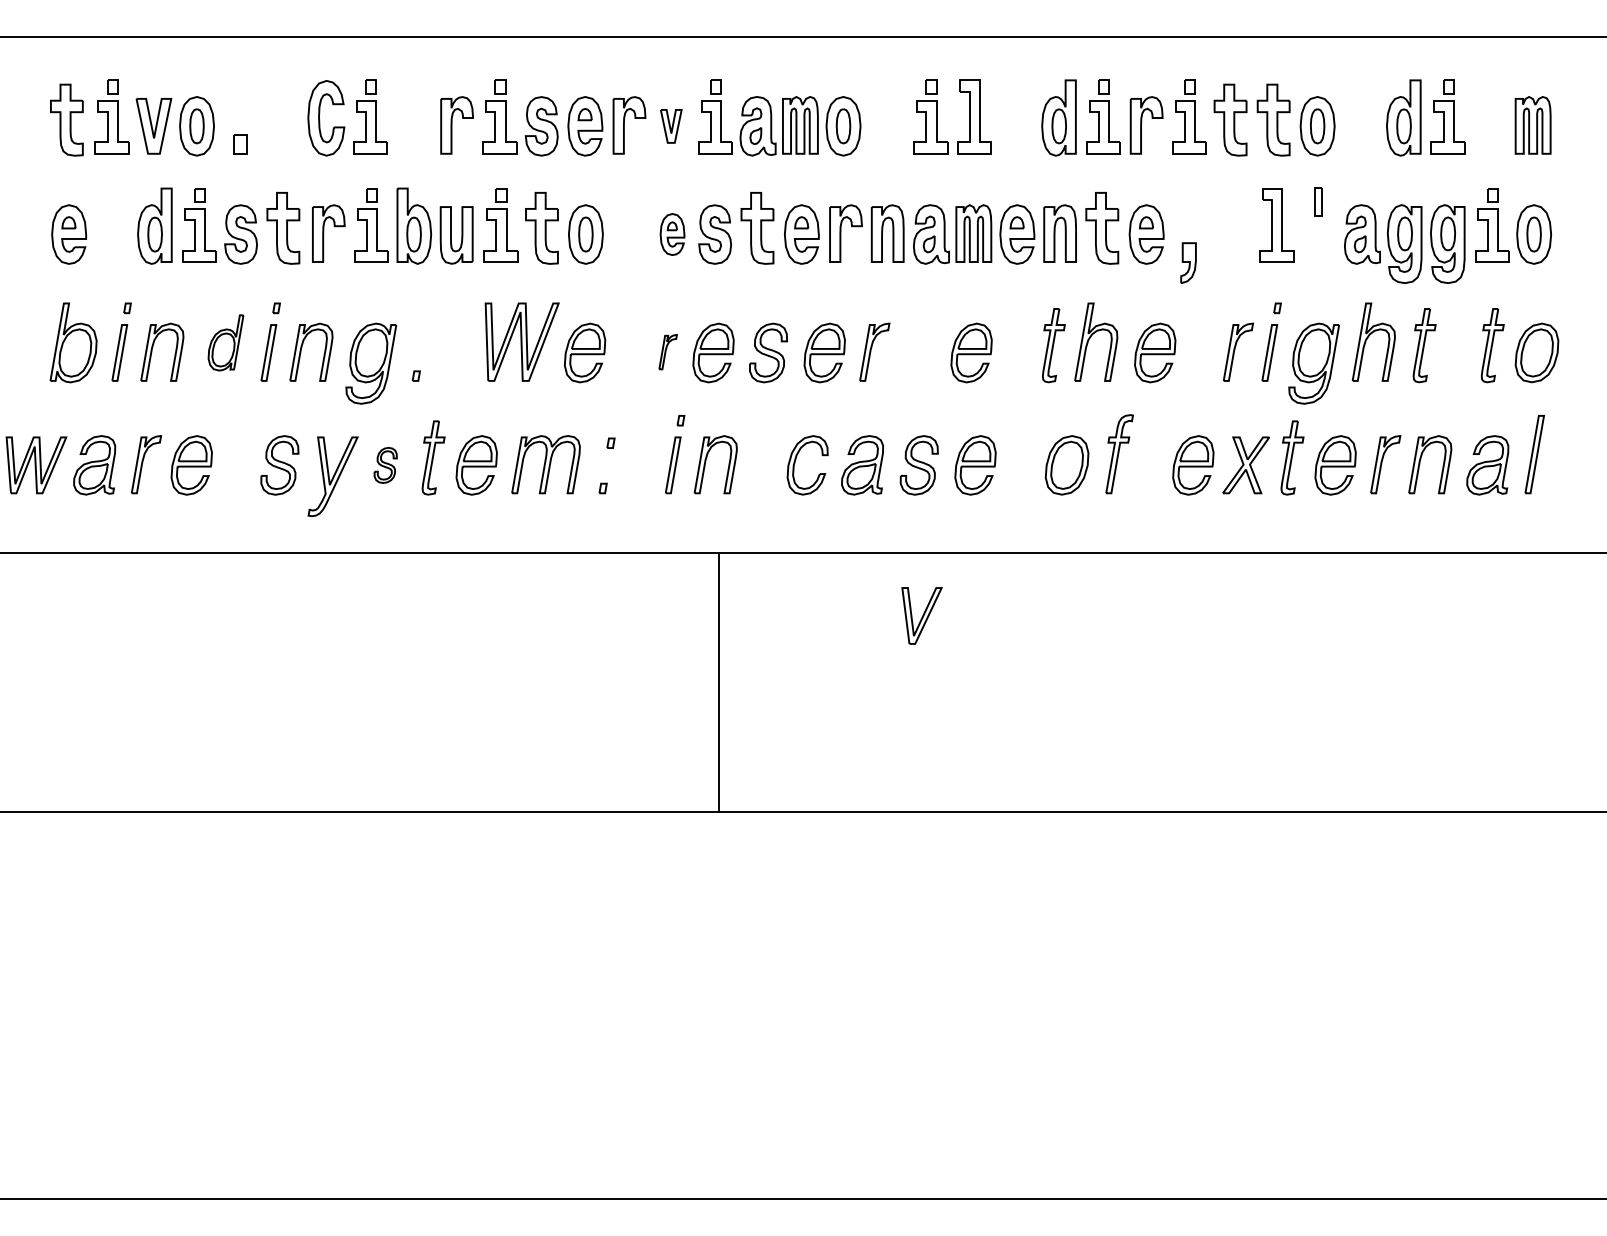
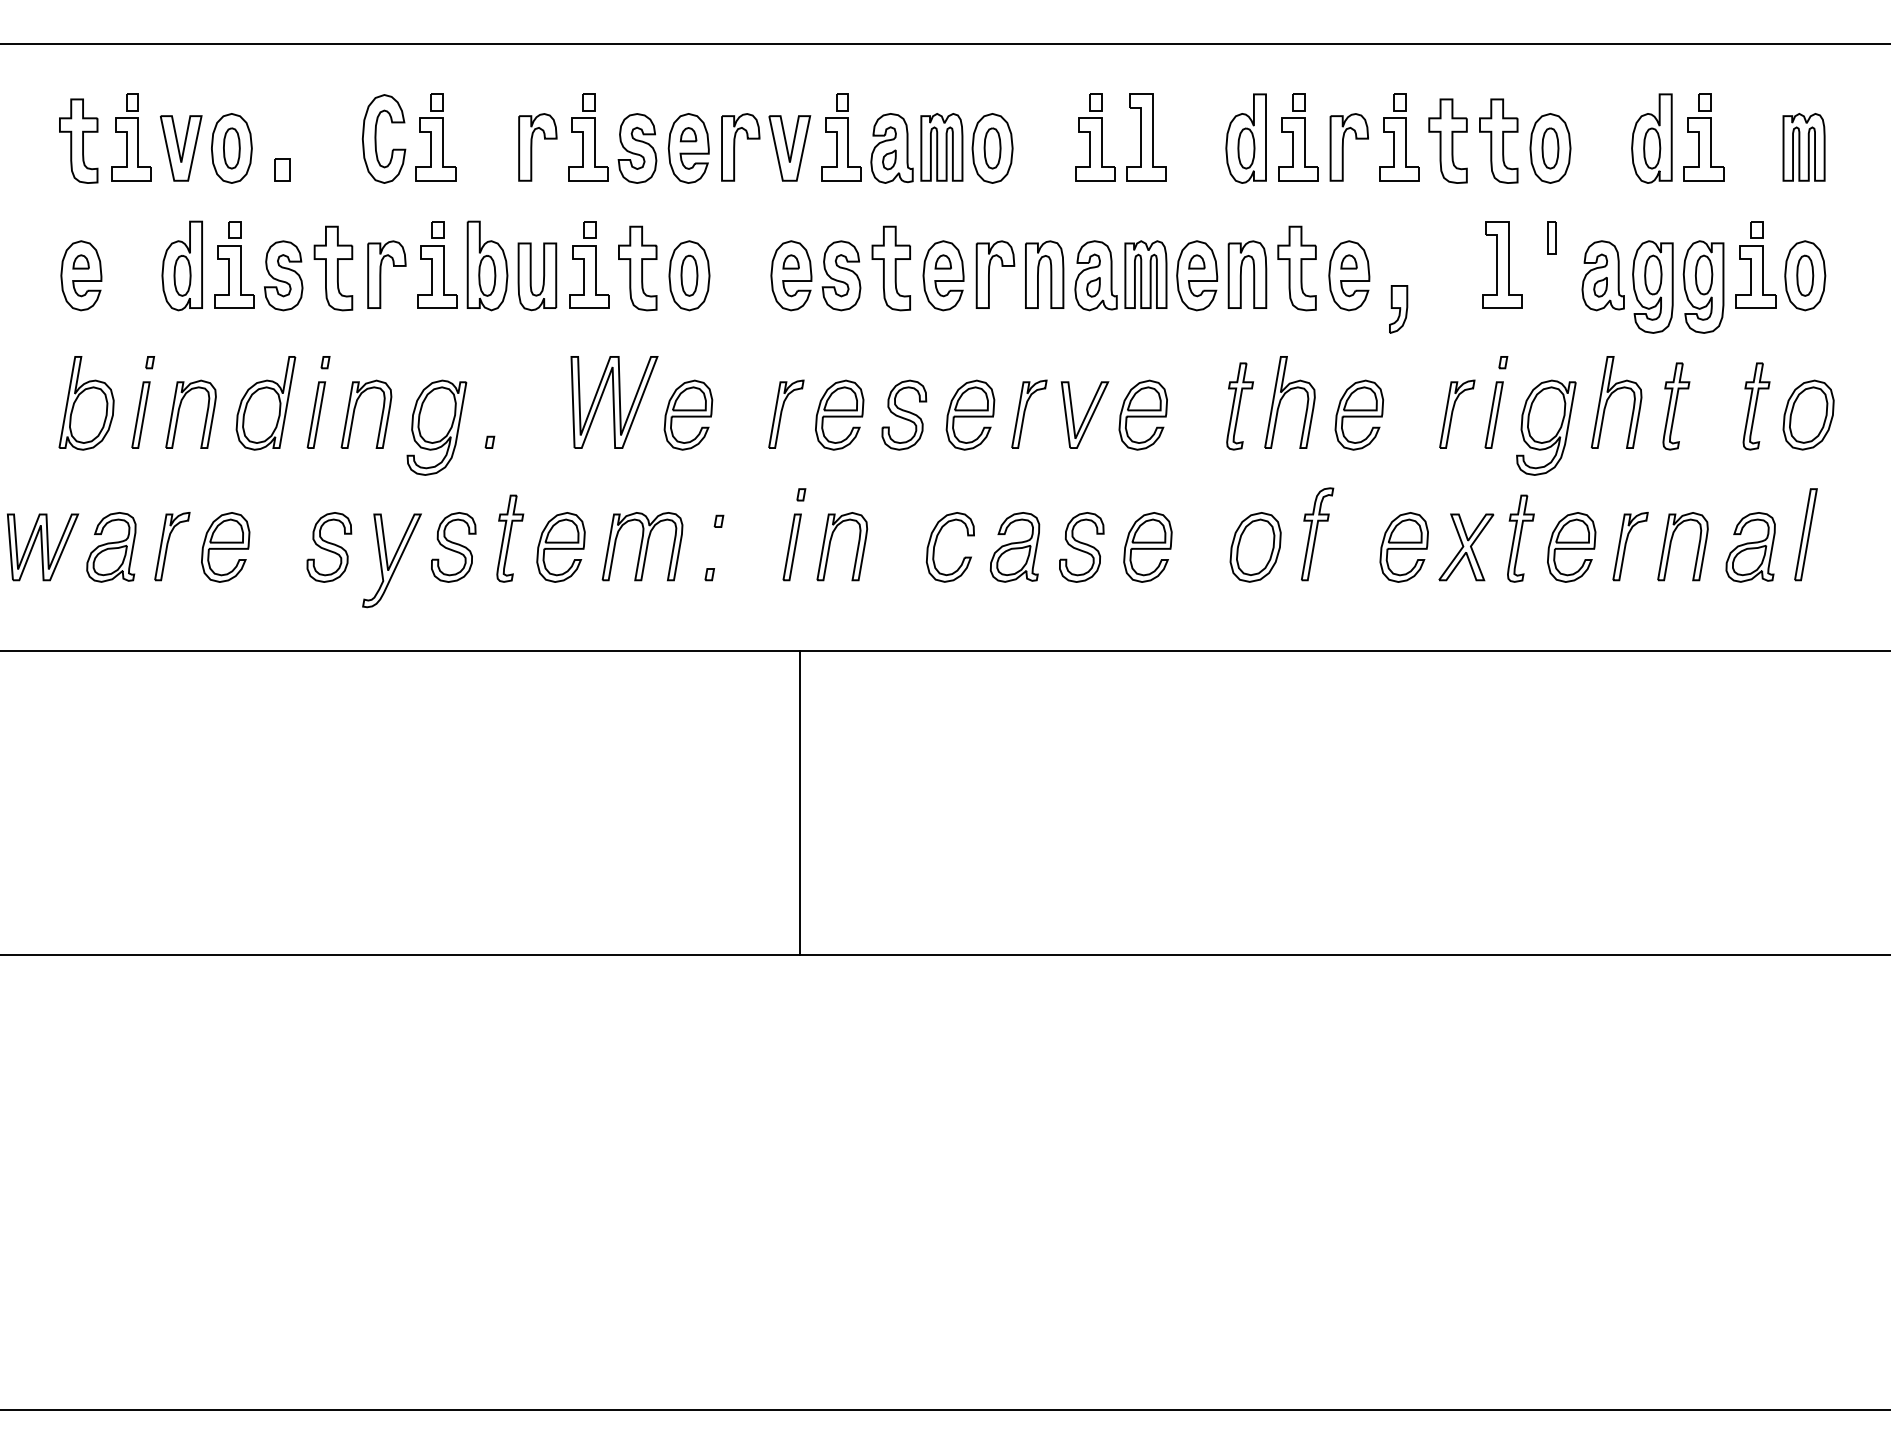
part: (671, 126) -> (790, 148), size x1.67
part: (672, 234) -> (791, 275), size x1.43
part: (225, 342) -> (265, 402), size x1.43
part: (667, 351) -> (785, 413), size x1.67
part: (385, 465) -> (453, 547), size x1.67
part: (921, 615) -> (1084, 414), moved
line: (718, 682) -> (799, 802), moved

